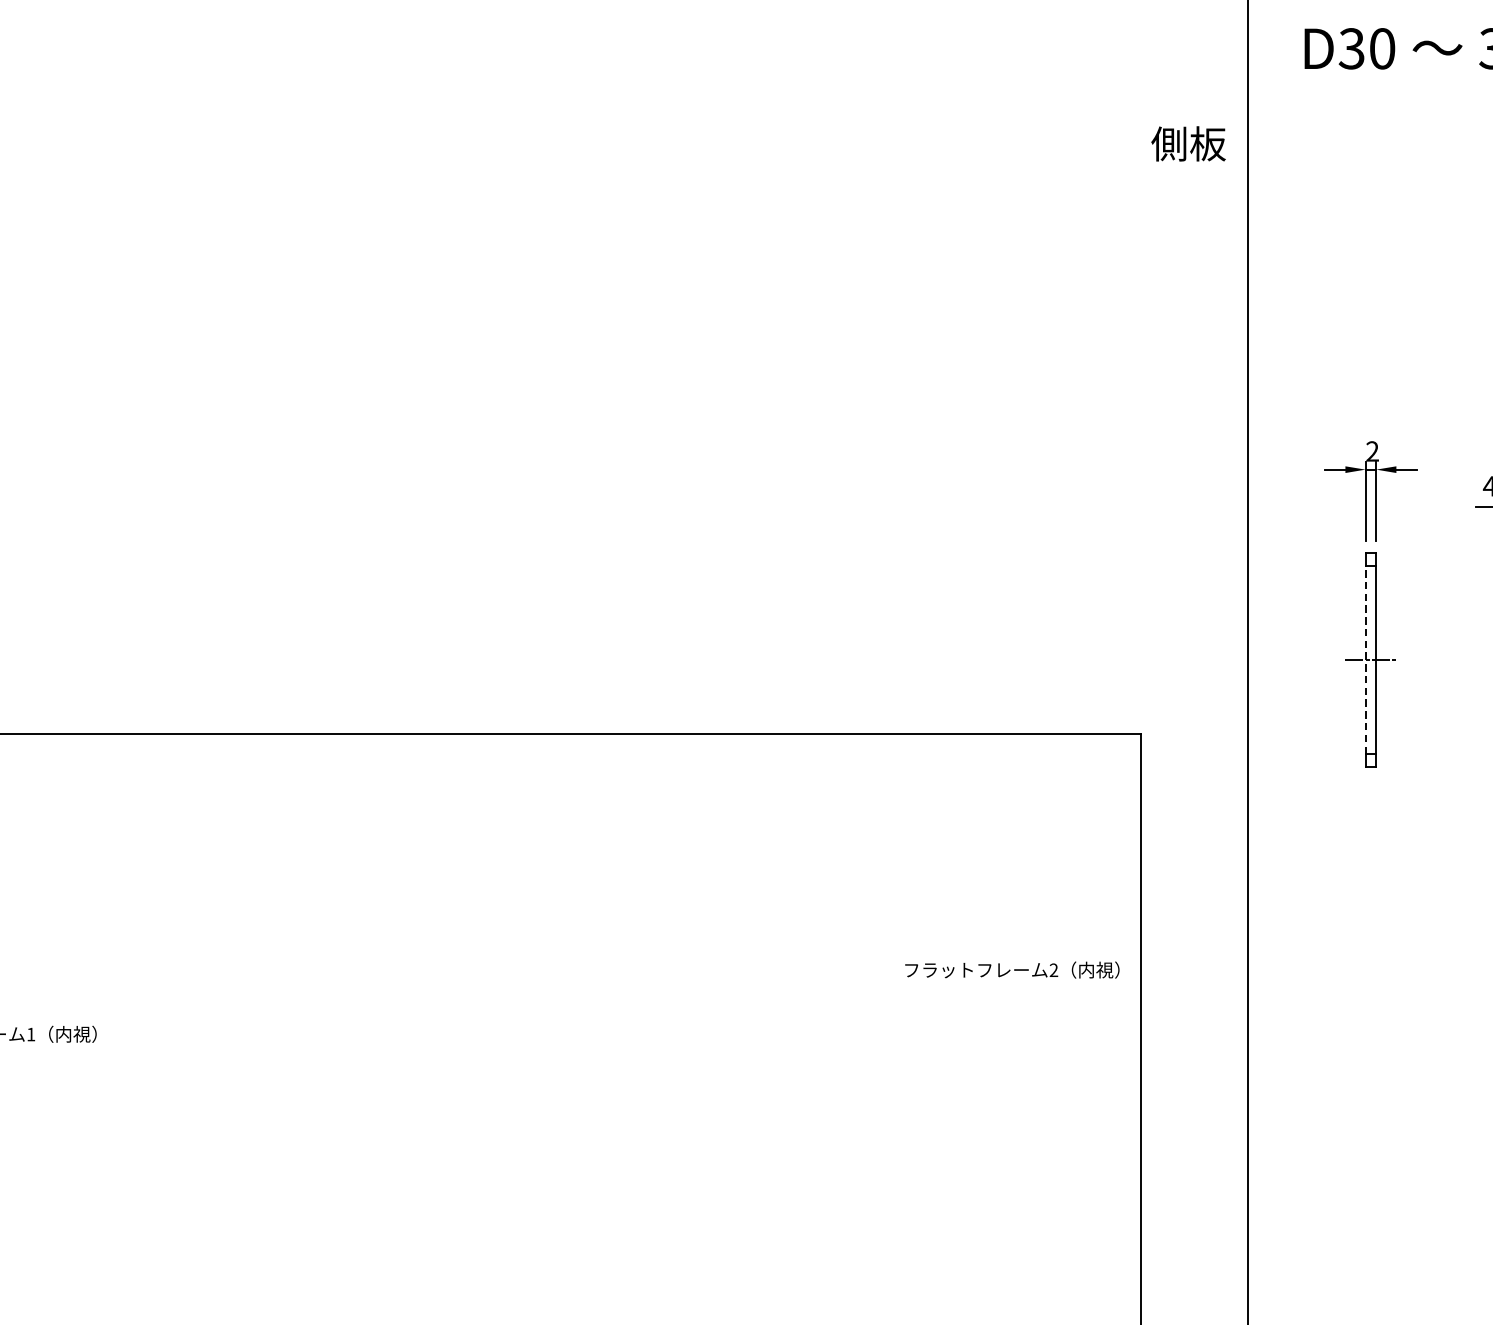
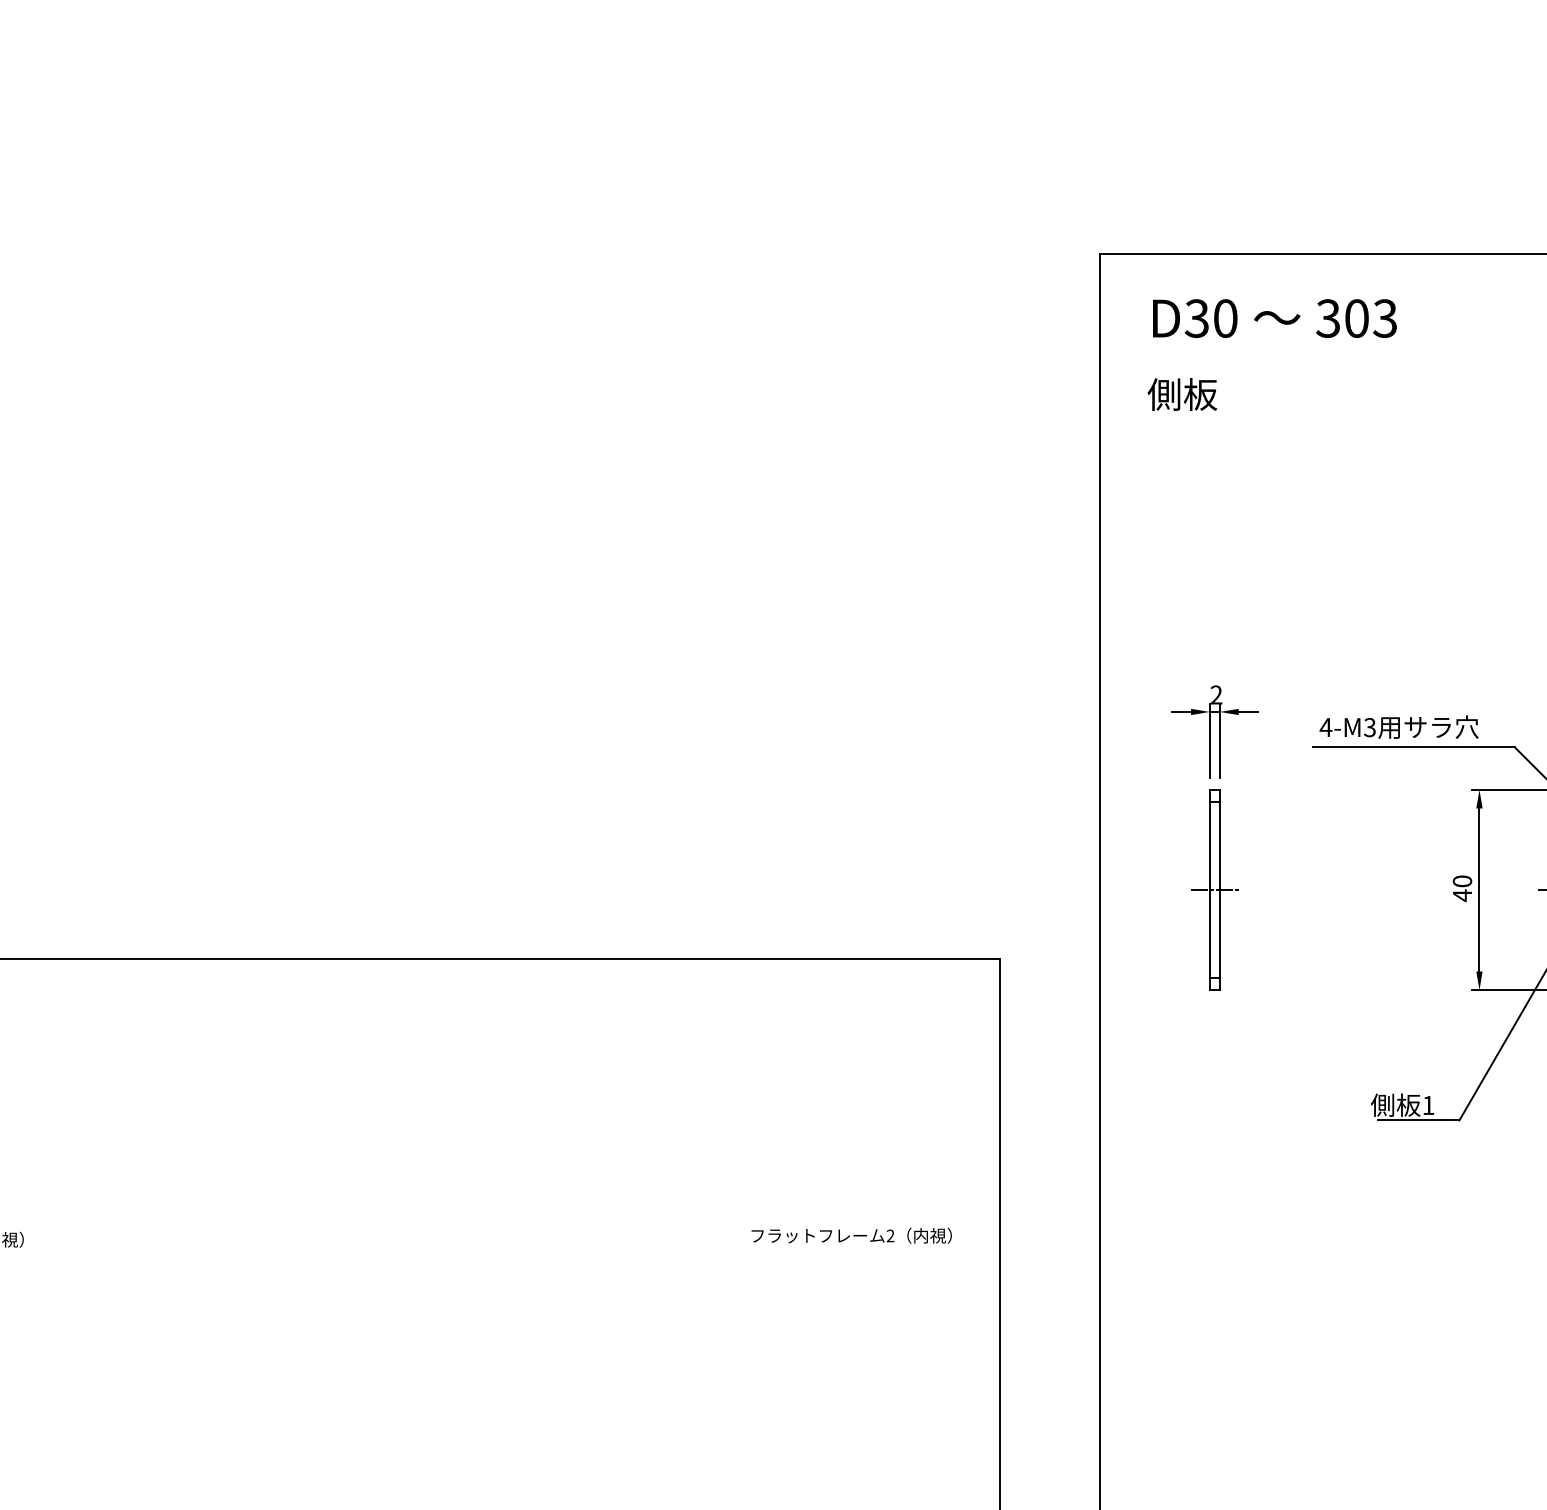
text: (1188, 143) -> (1182, 394), moved
line: (1365, 660) -> (1209, 890), dashed -> solid
text: (1012, 969) -> (851, 1235), moved

